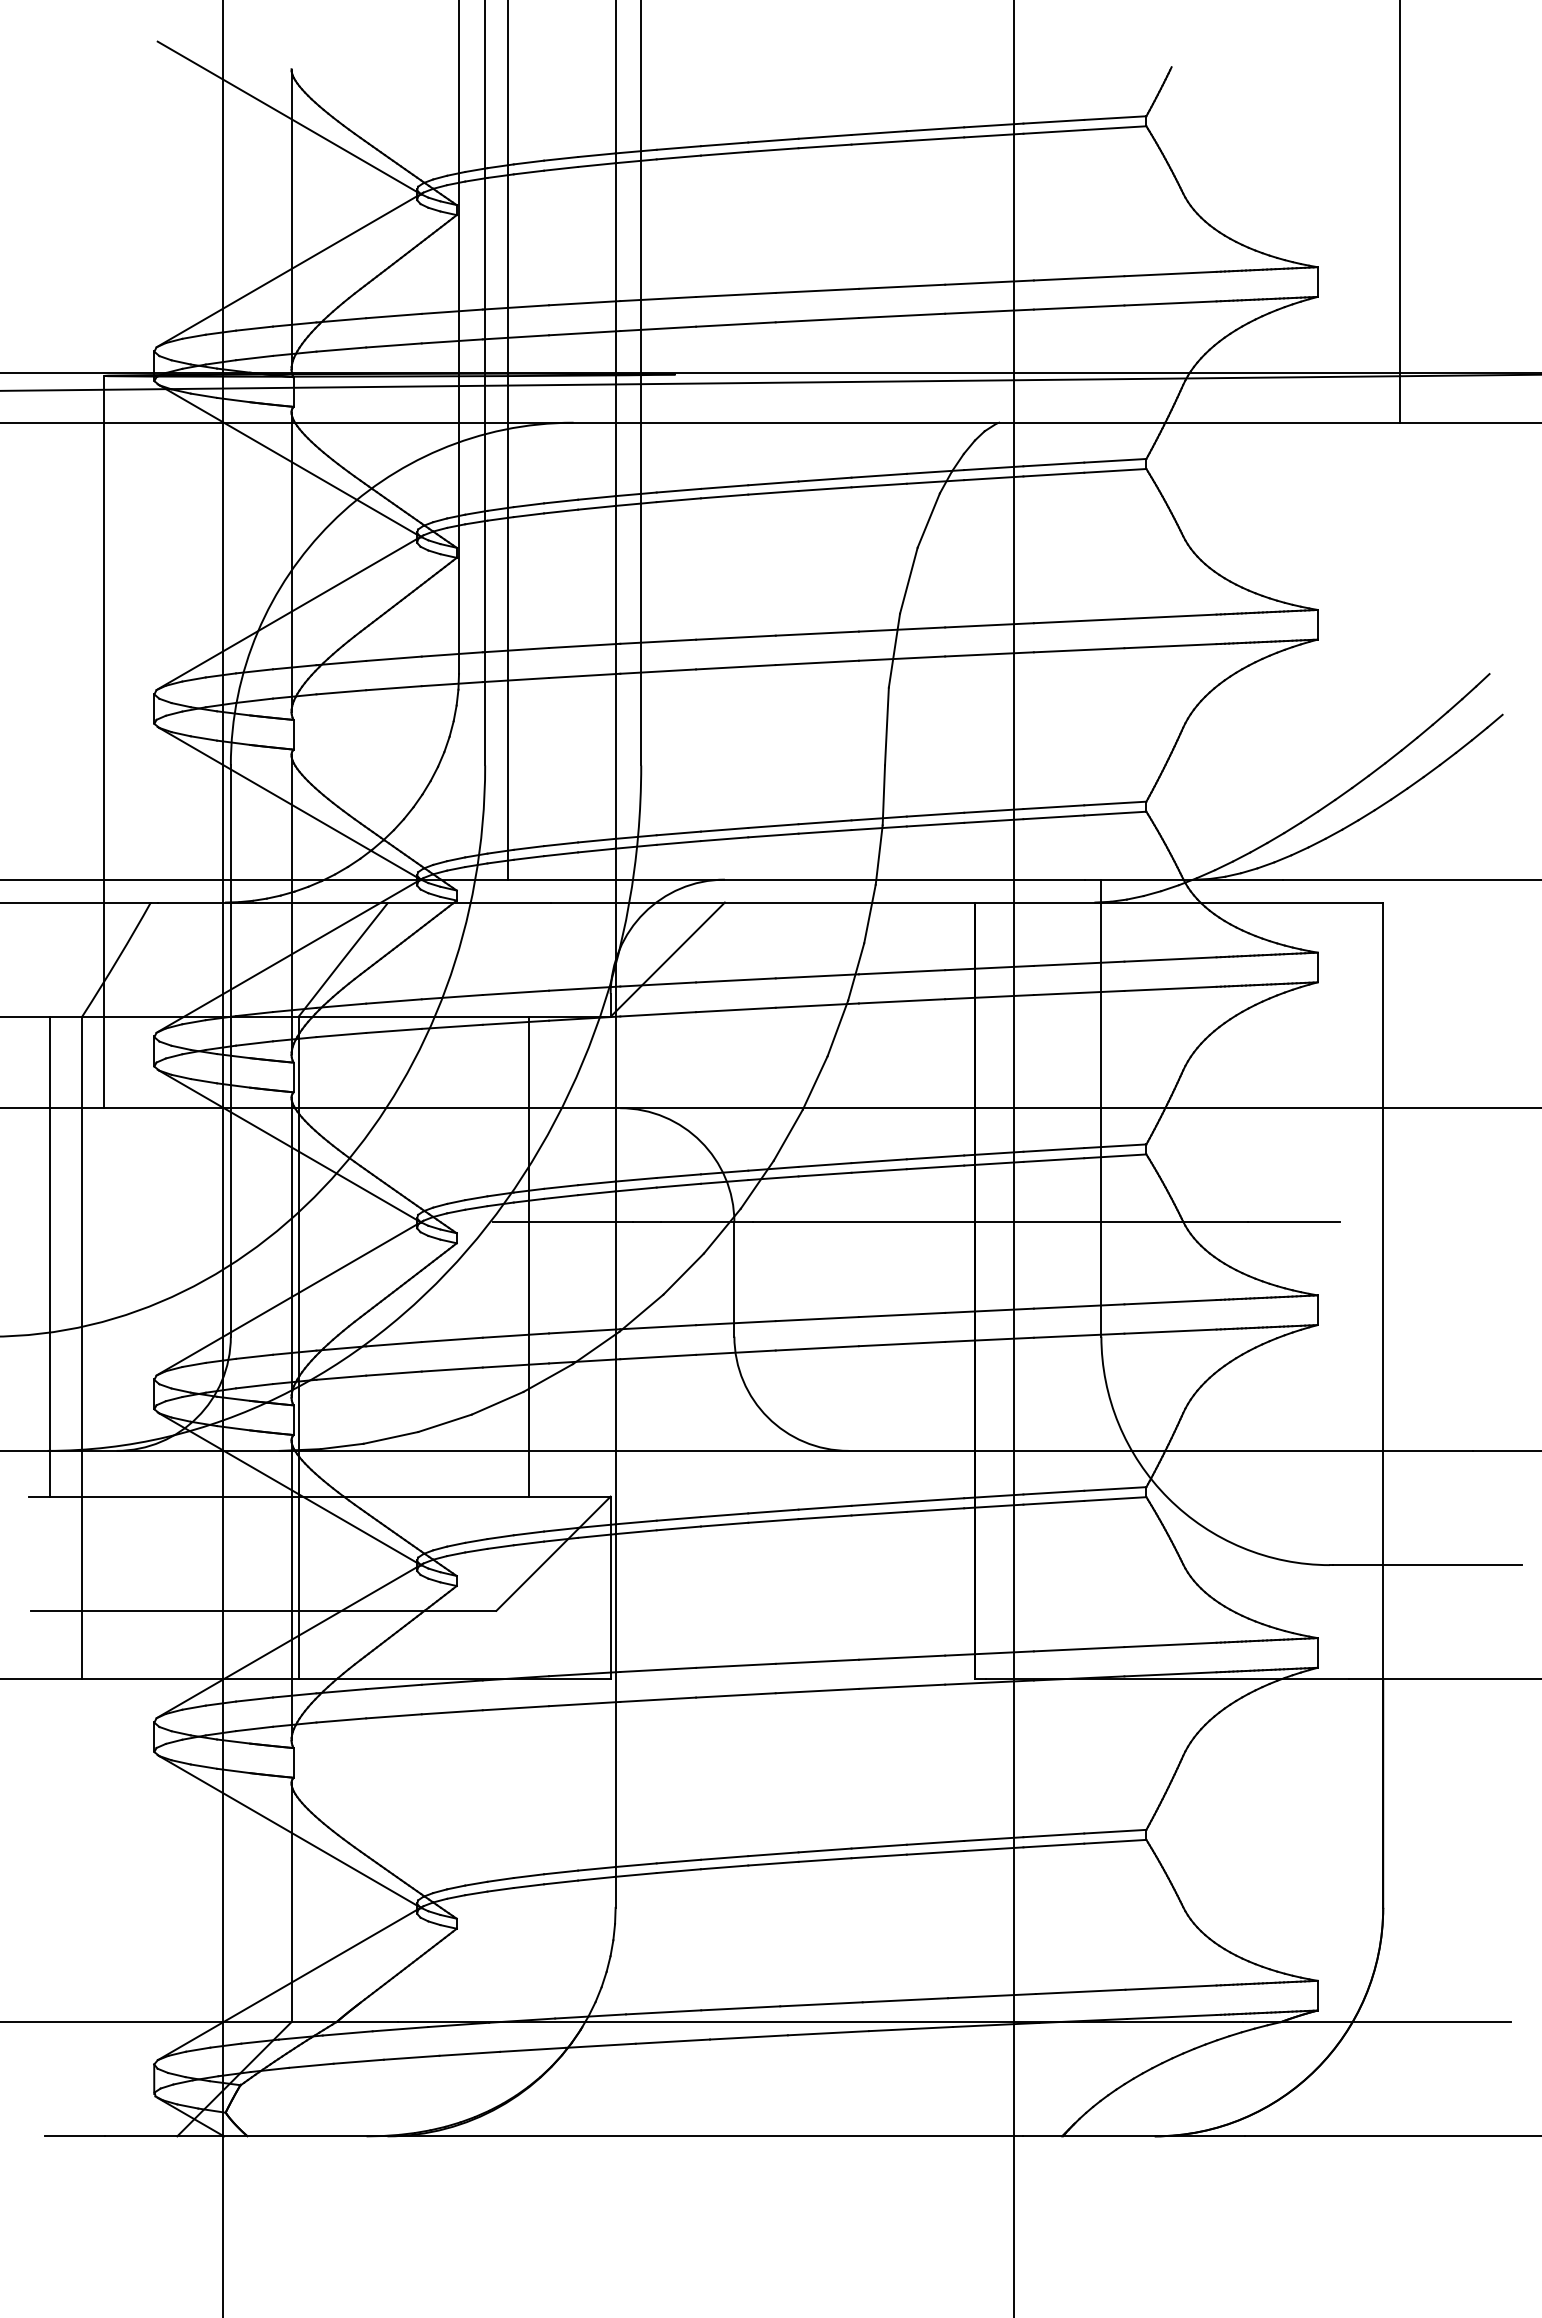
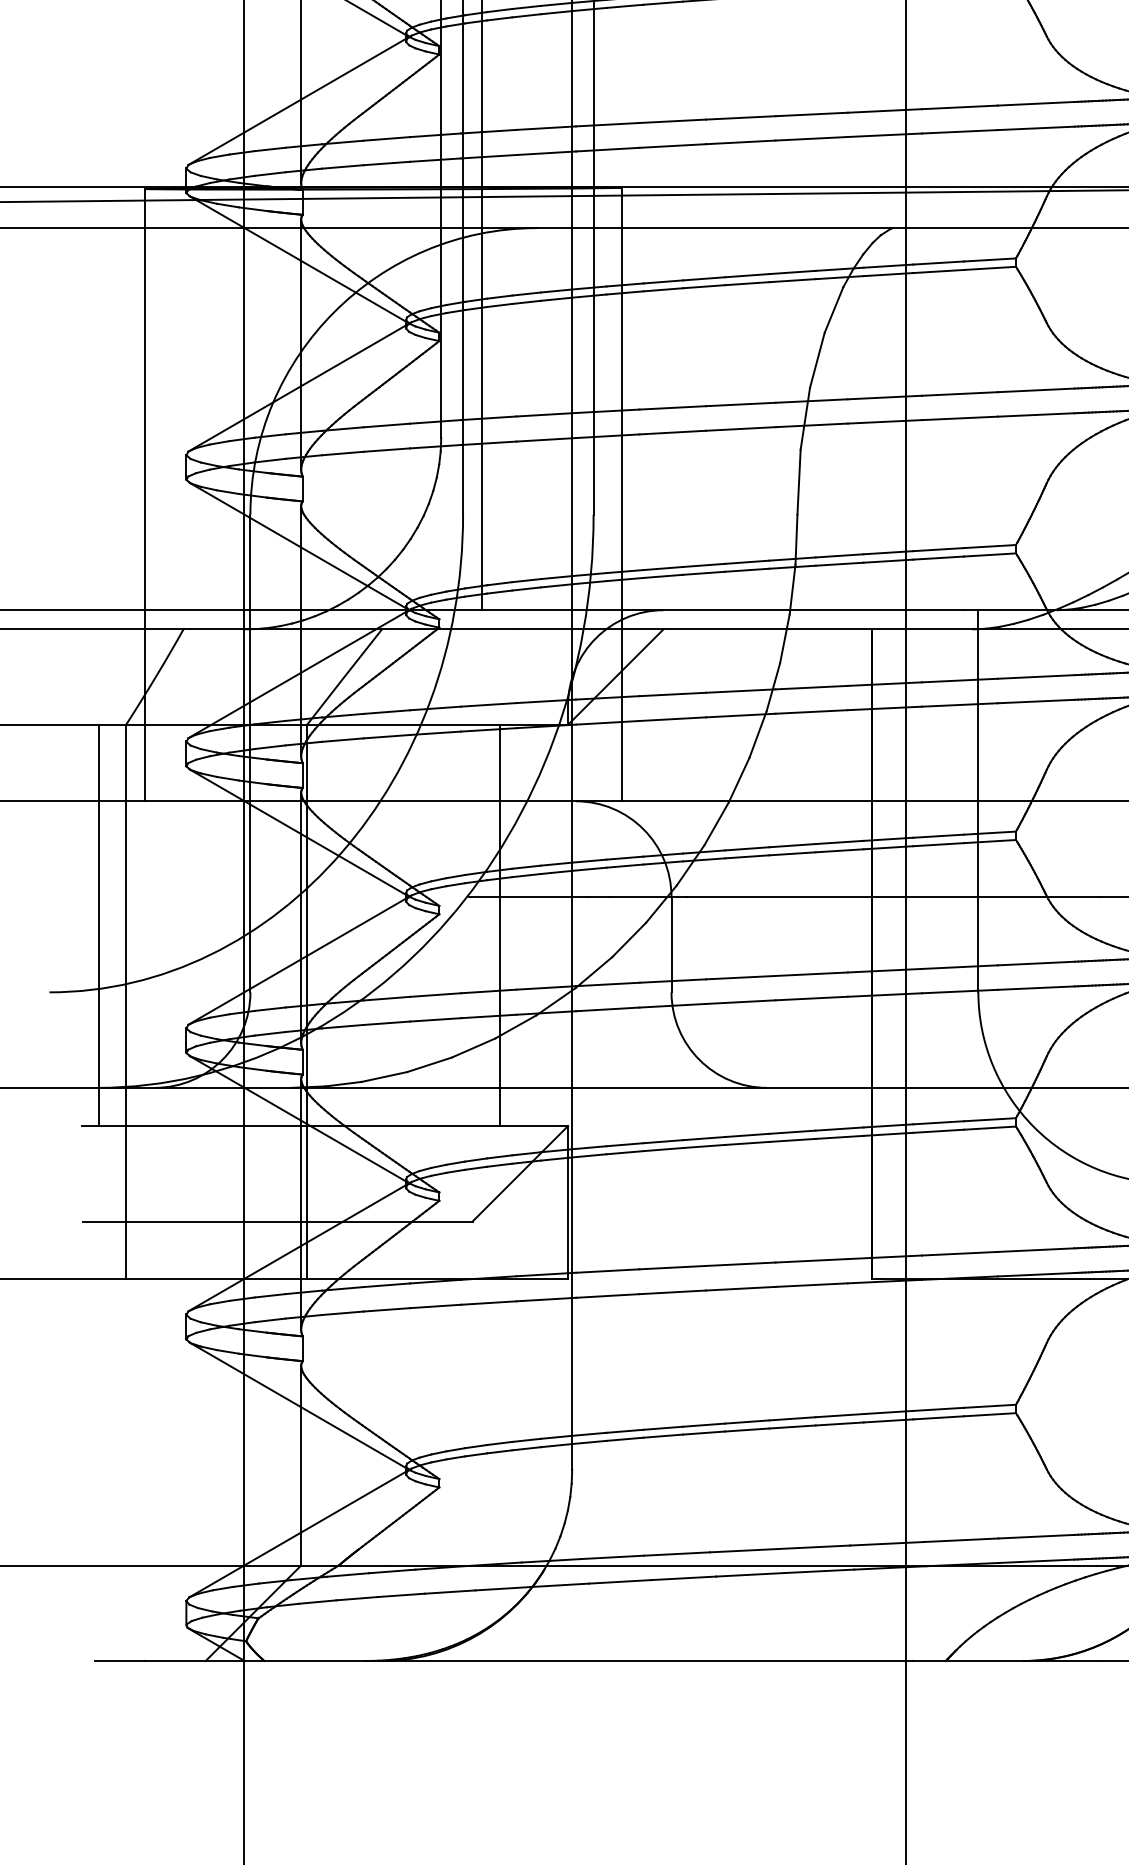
line: (675, 741) -> (622, 494), added

